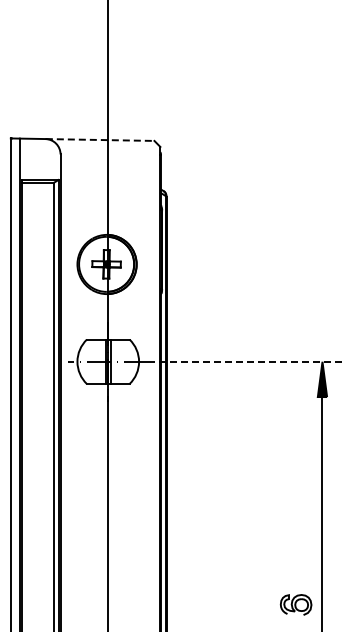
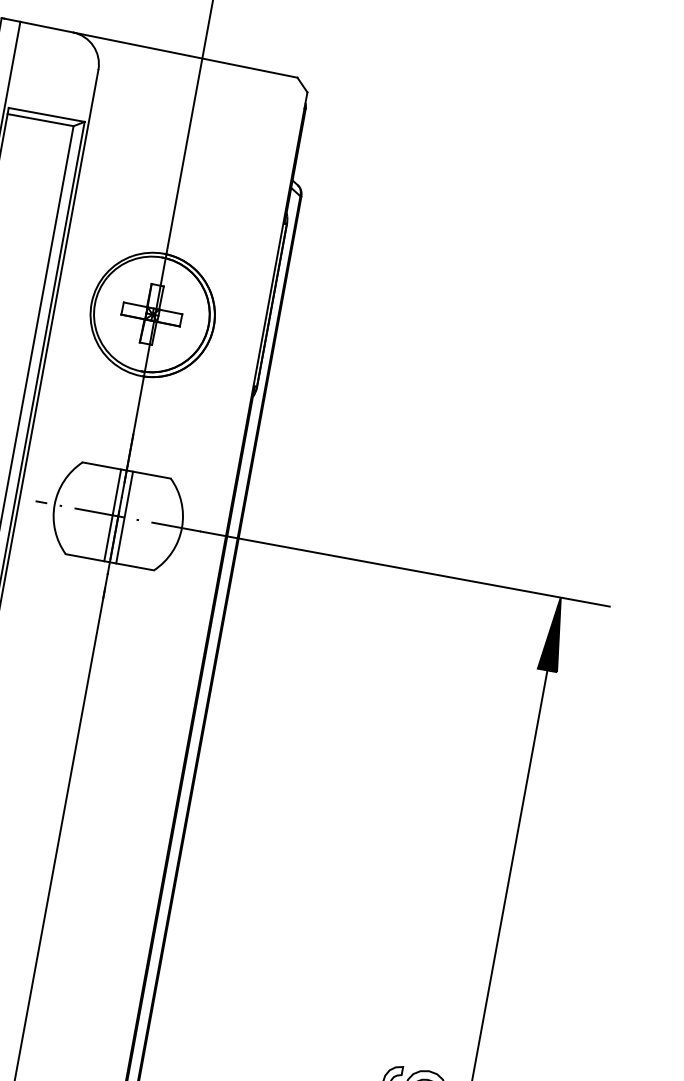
line: (100, 140) -> (186, 56), dashed -> solid
line: (247, 361) -> (406, 568), dashed -> solid

